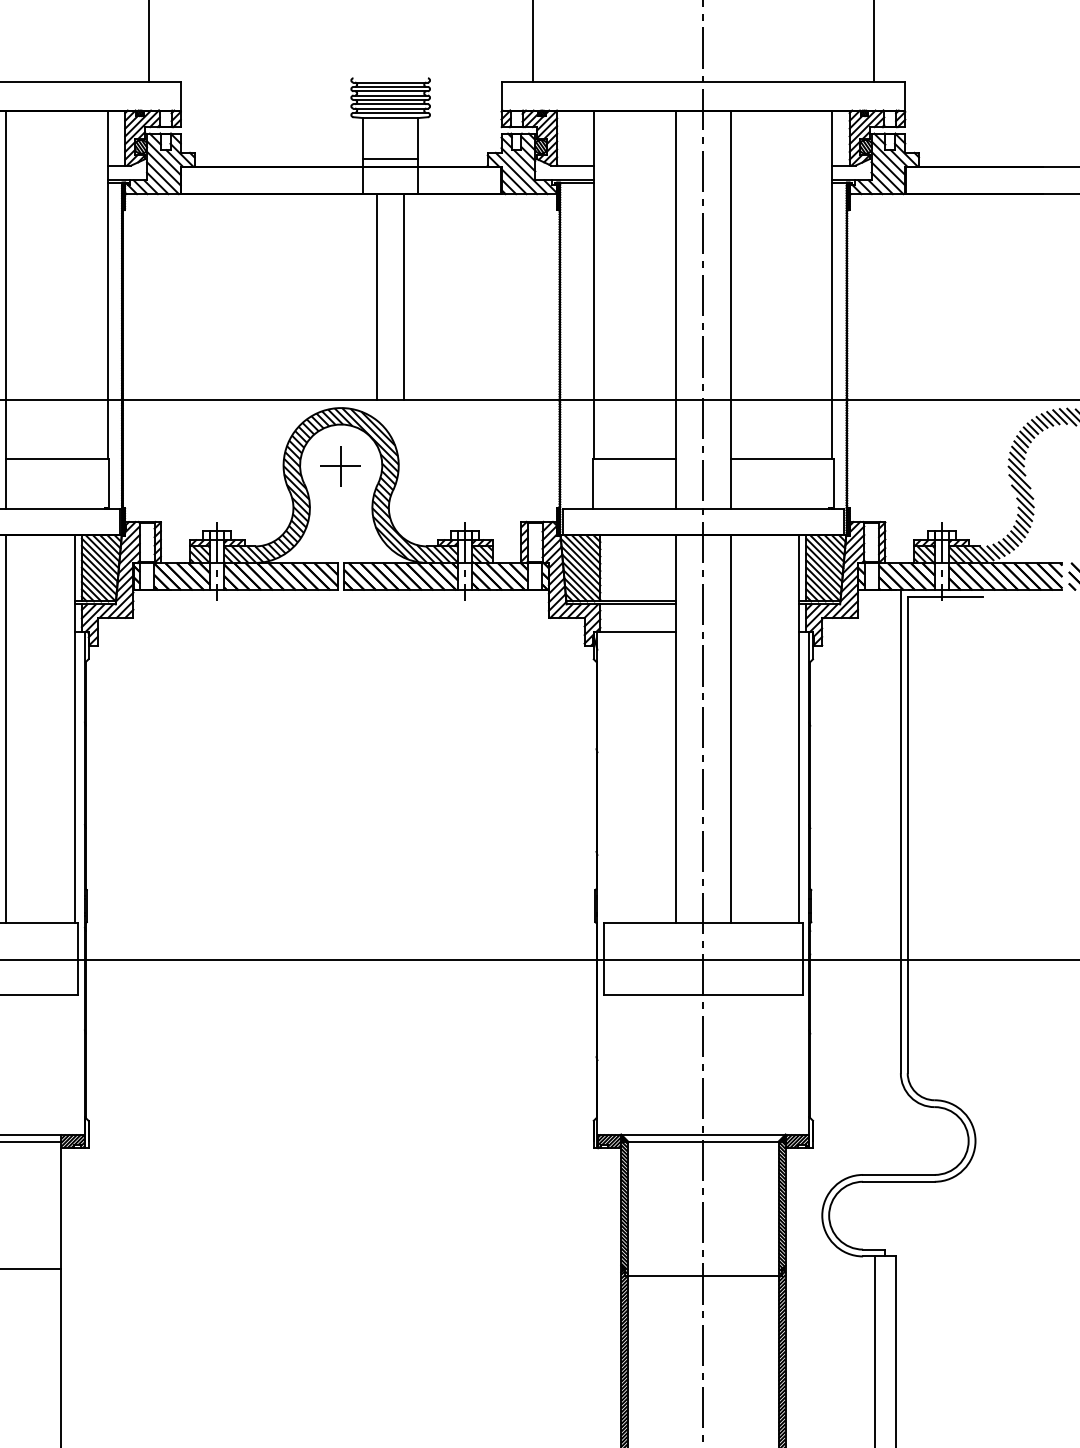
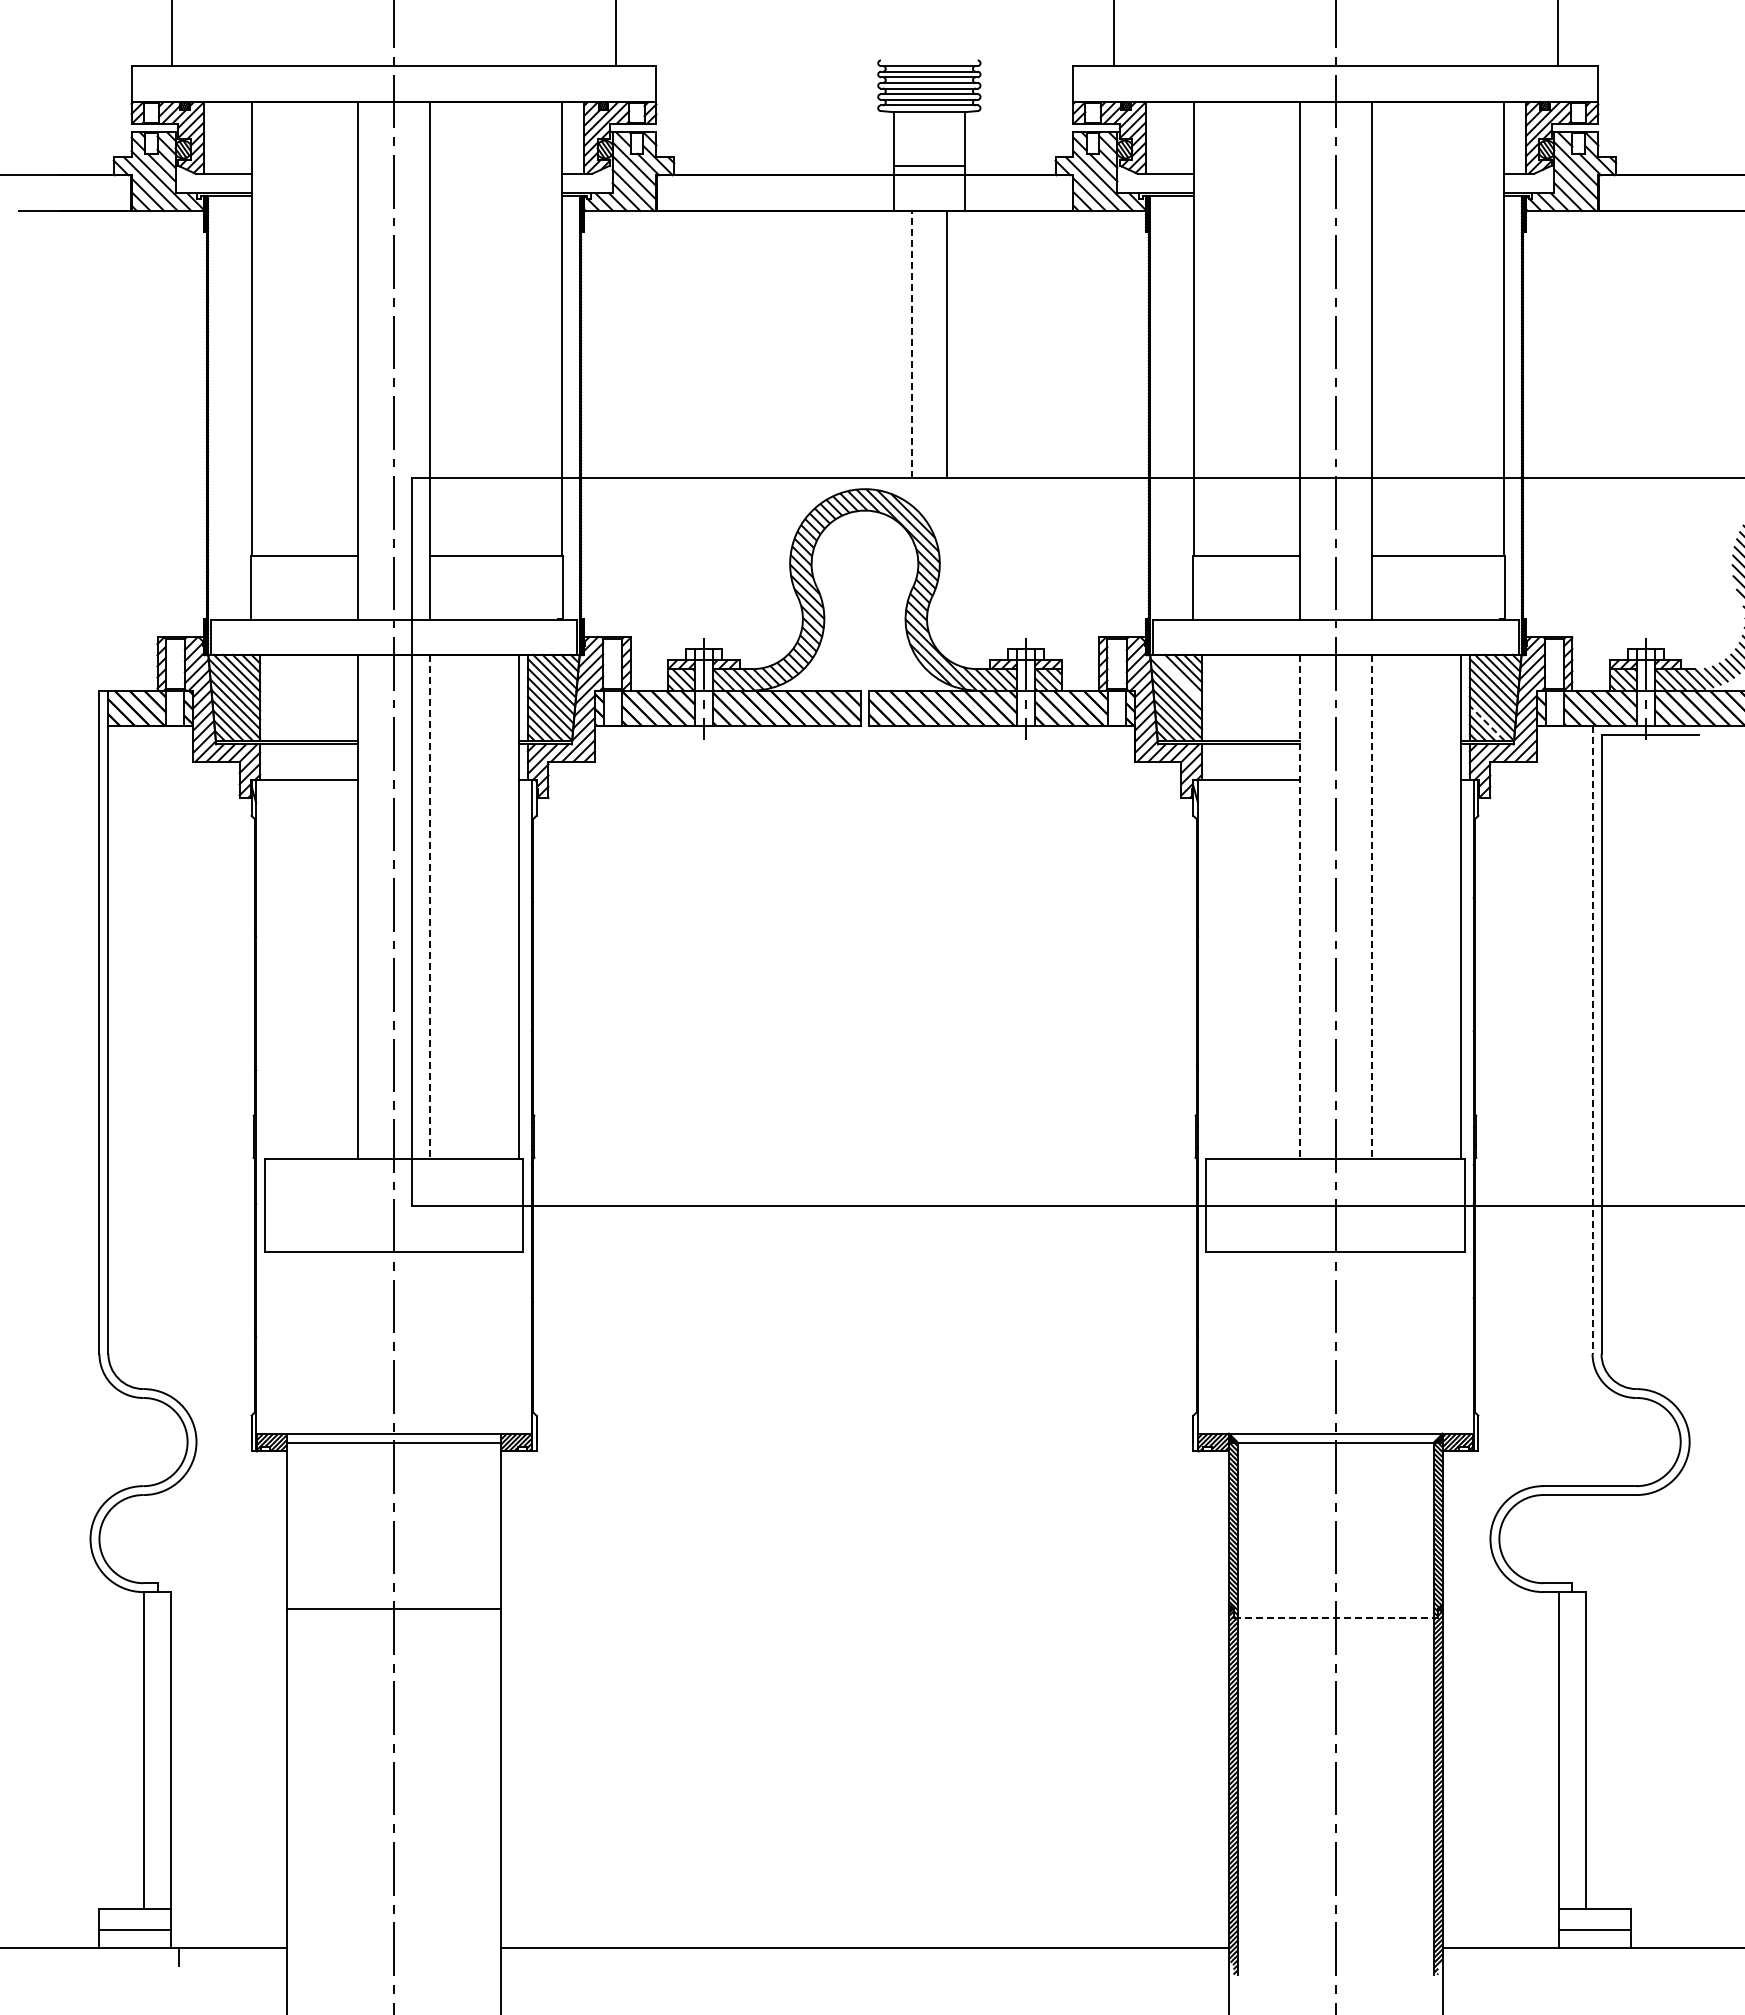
line: (376, 296) -> (911, 344), solid -> dashed
part: (340, 466) -> (863, 565), removed
line: (582, 552) -> (1178, 677), removed
line: (819, 587) -> (1486, 722), solid -> dashed
line: (6, 729) -> (429, 907), solid -> dashed
line: (676, 729) -> (1300, 907), solid -> dashed
line: (730, 729) -> (1371, 907), solid -> dashed
line: (900, 832) -> (1592, 1040), solid -> dashed
line: (703, 1275) -> (1336, 1617), solid -> dashed

